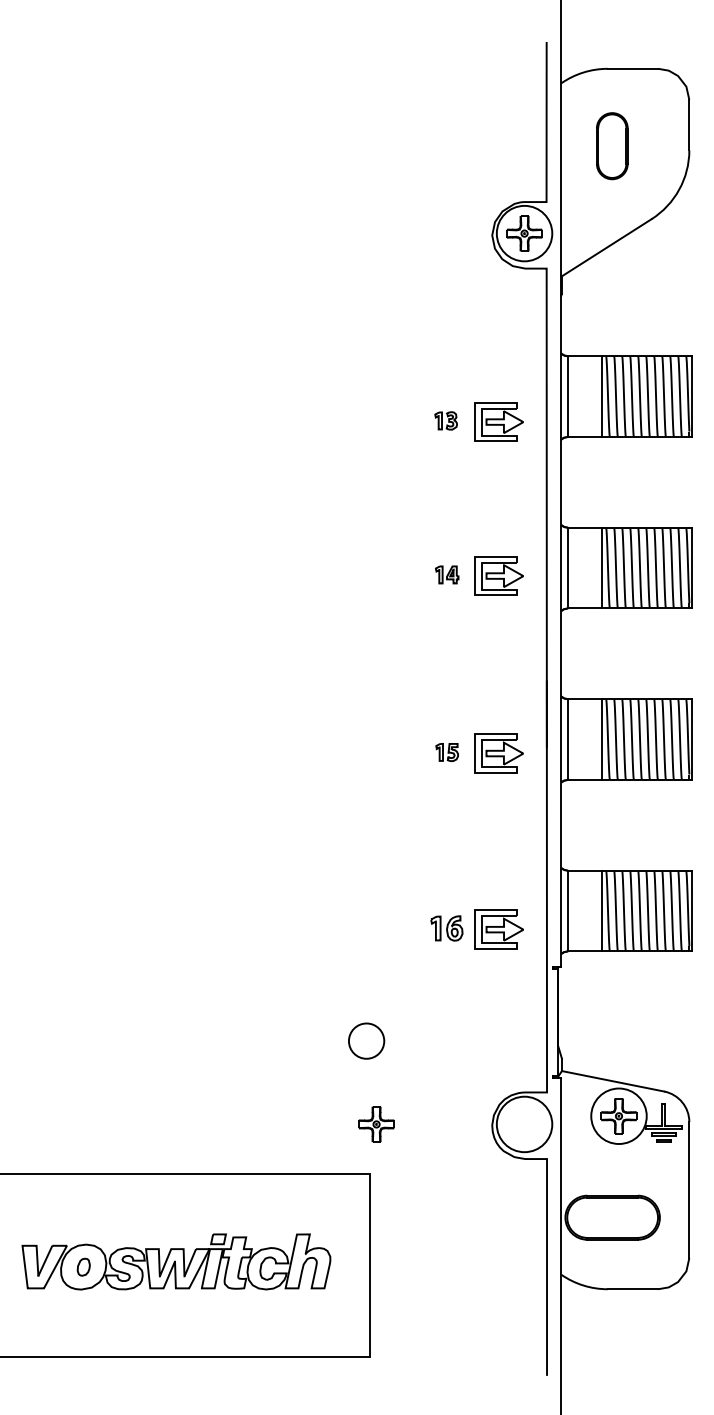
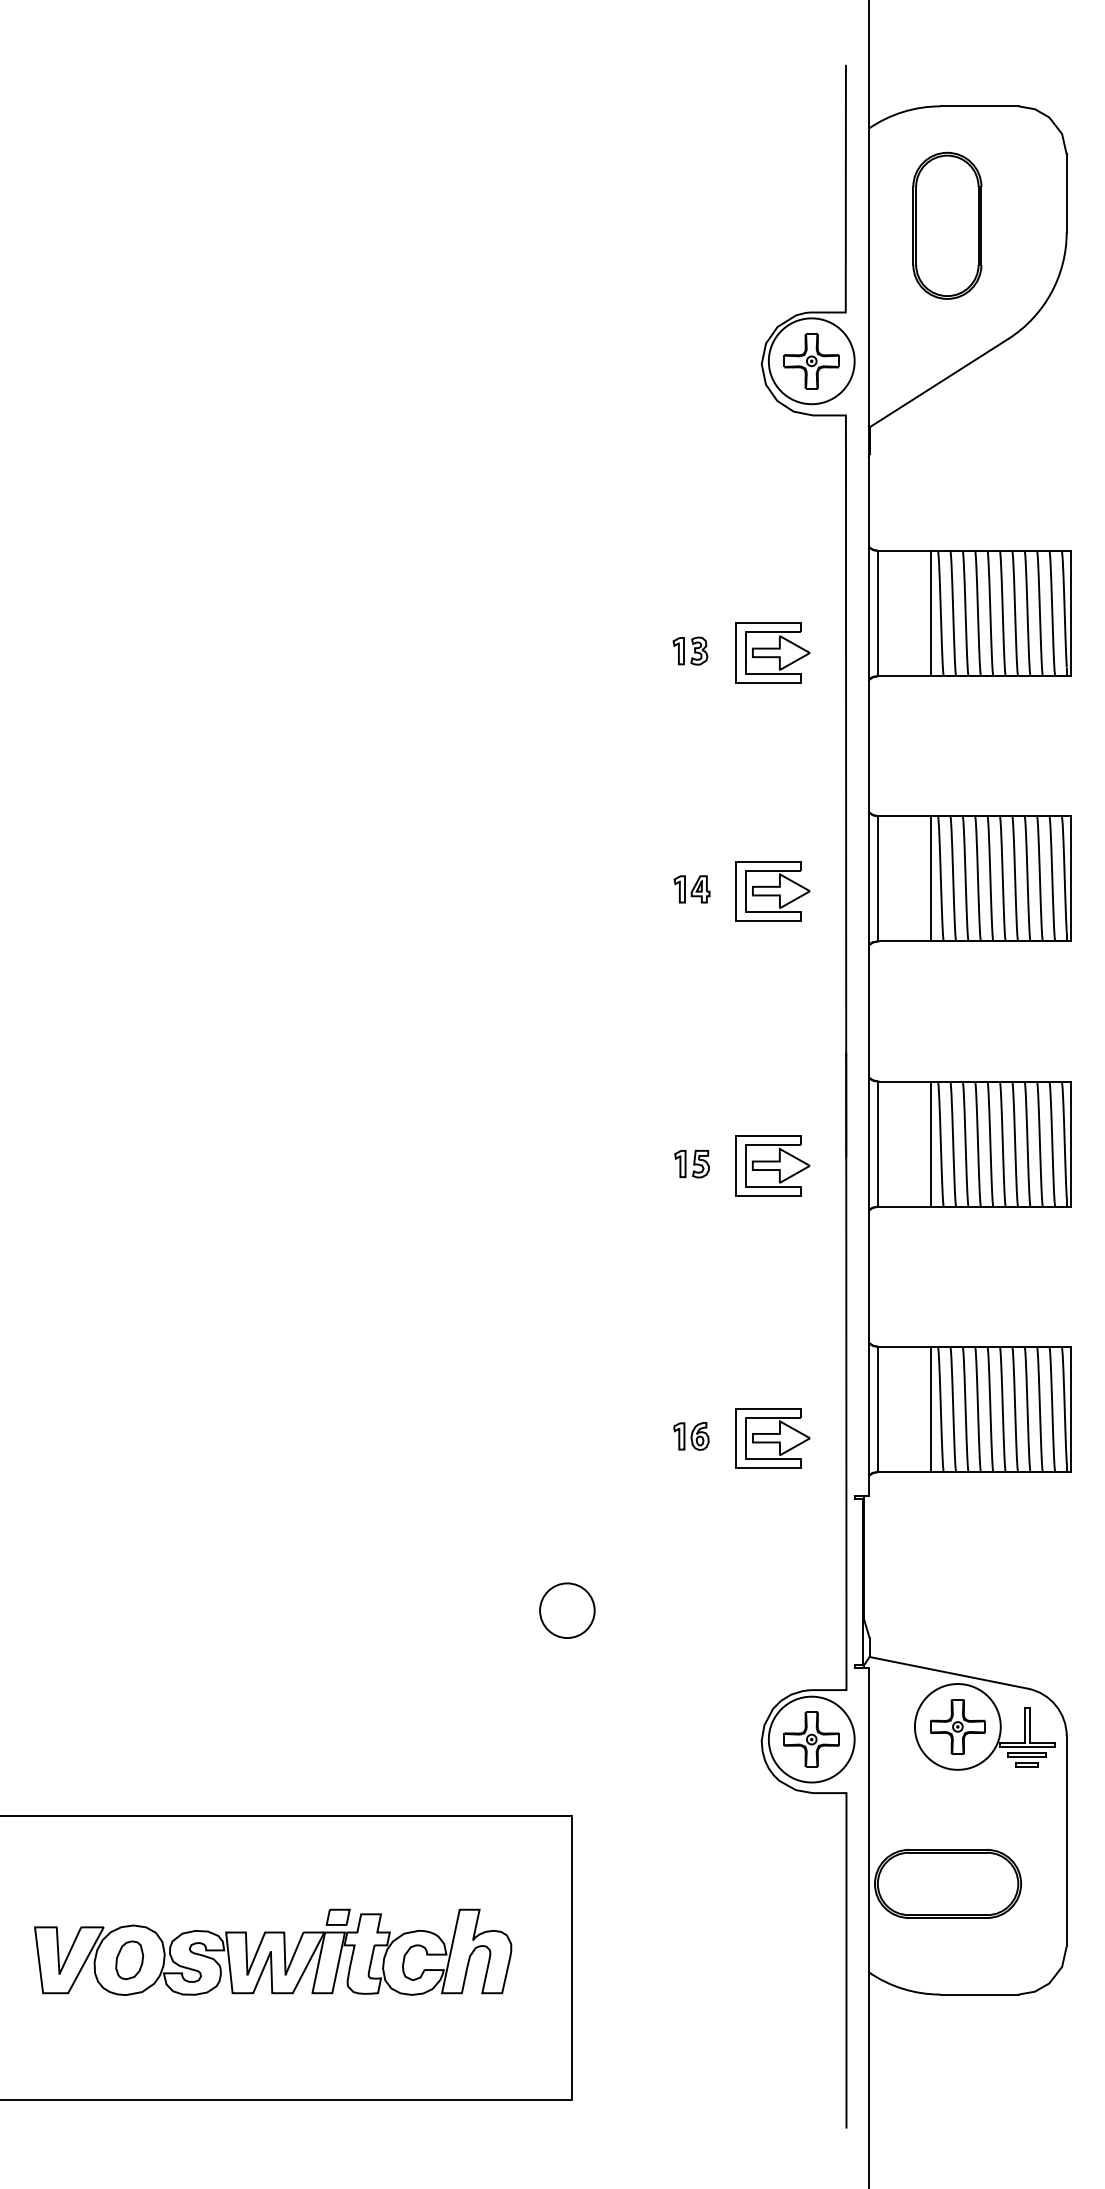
part: (612, 146) -> (947, 226), size x1.43
part: (446, 928) -> (690, 1436), size x0.71
part: (376, 1124) -> (811, 1739), moved
part: (83, 1267) -> (129, 1960), size x1.43

